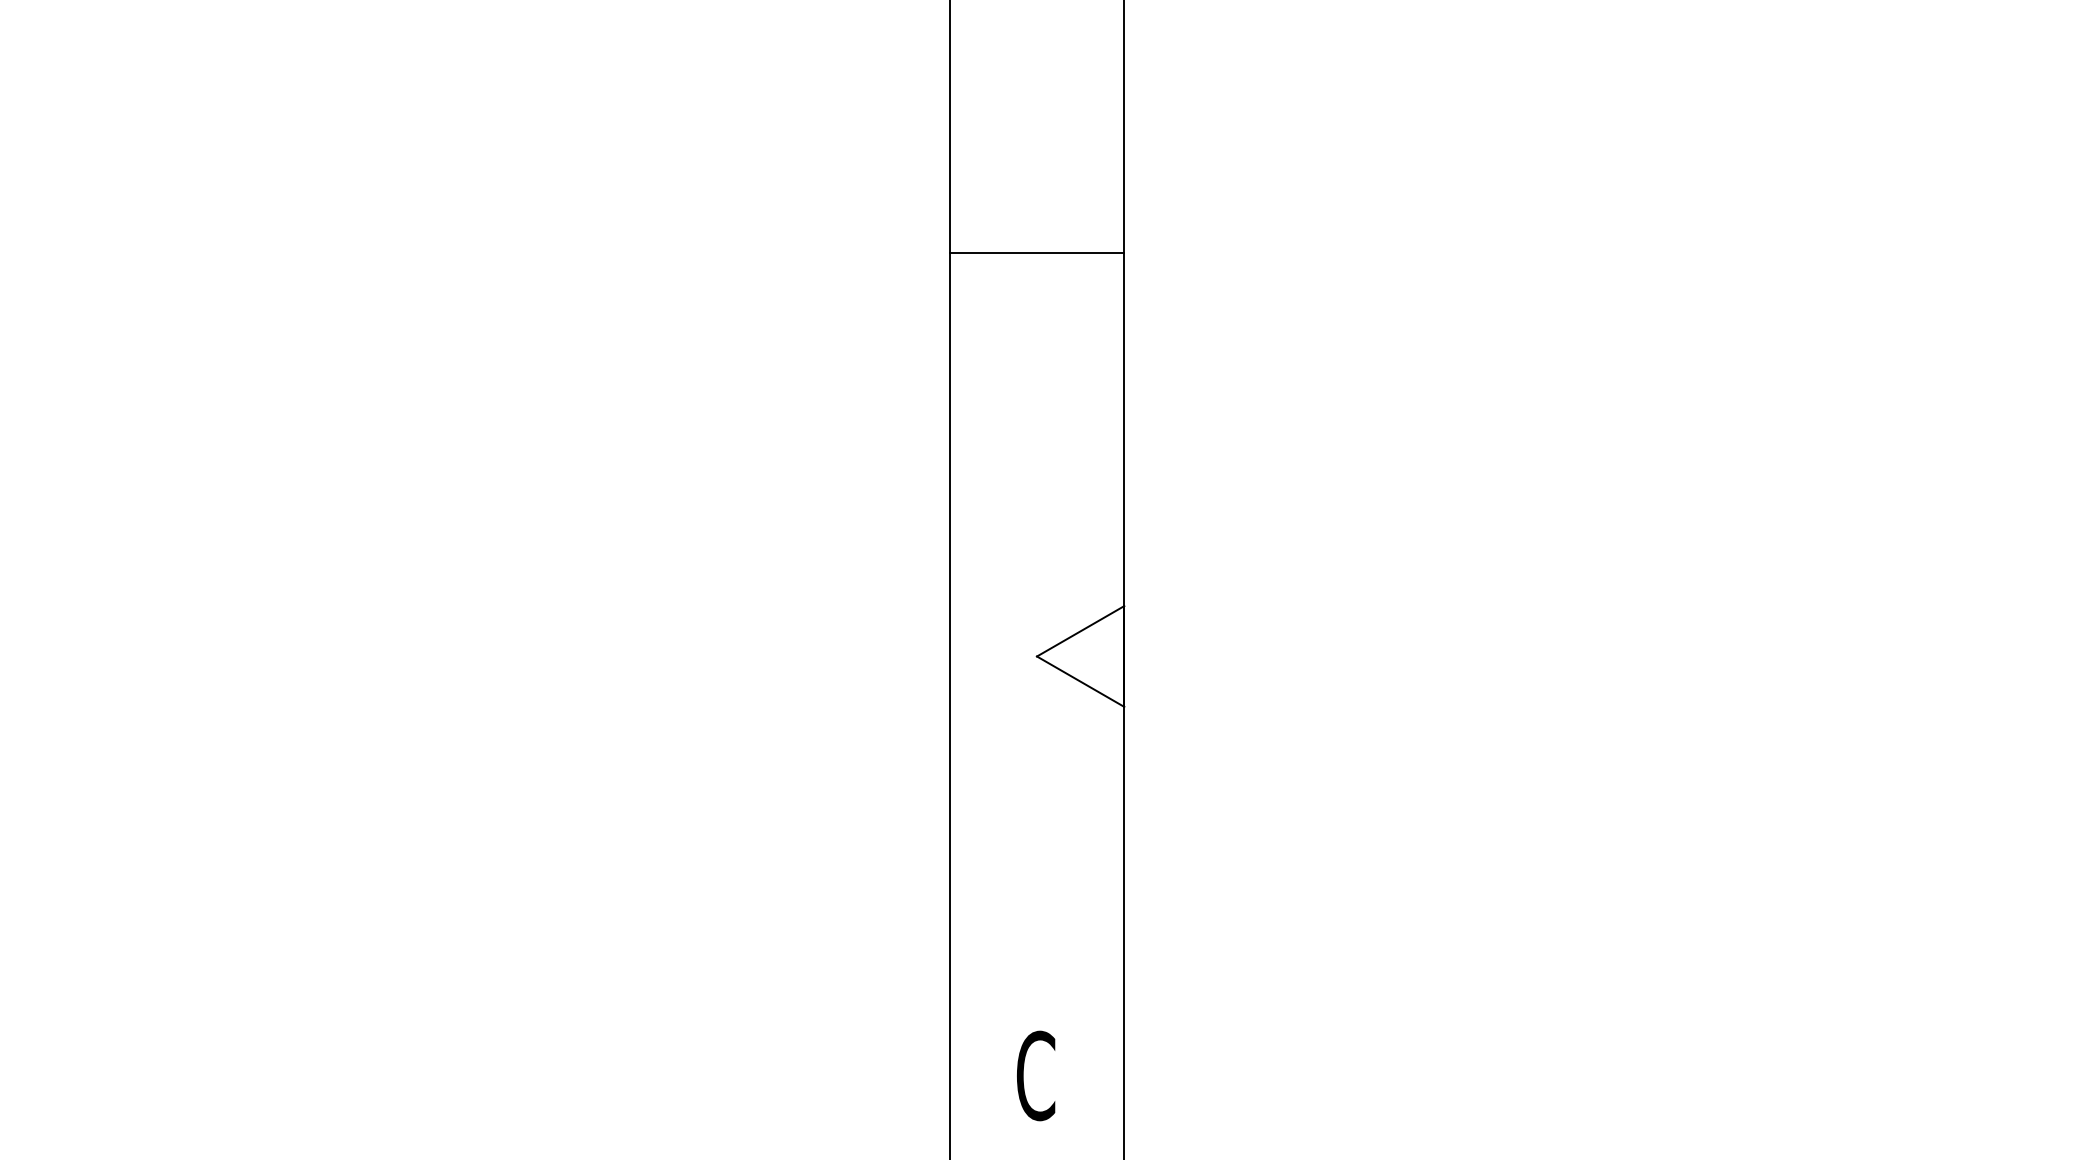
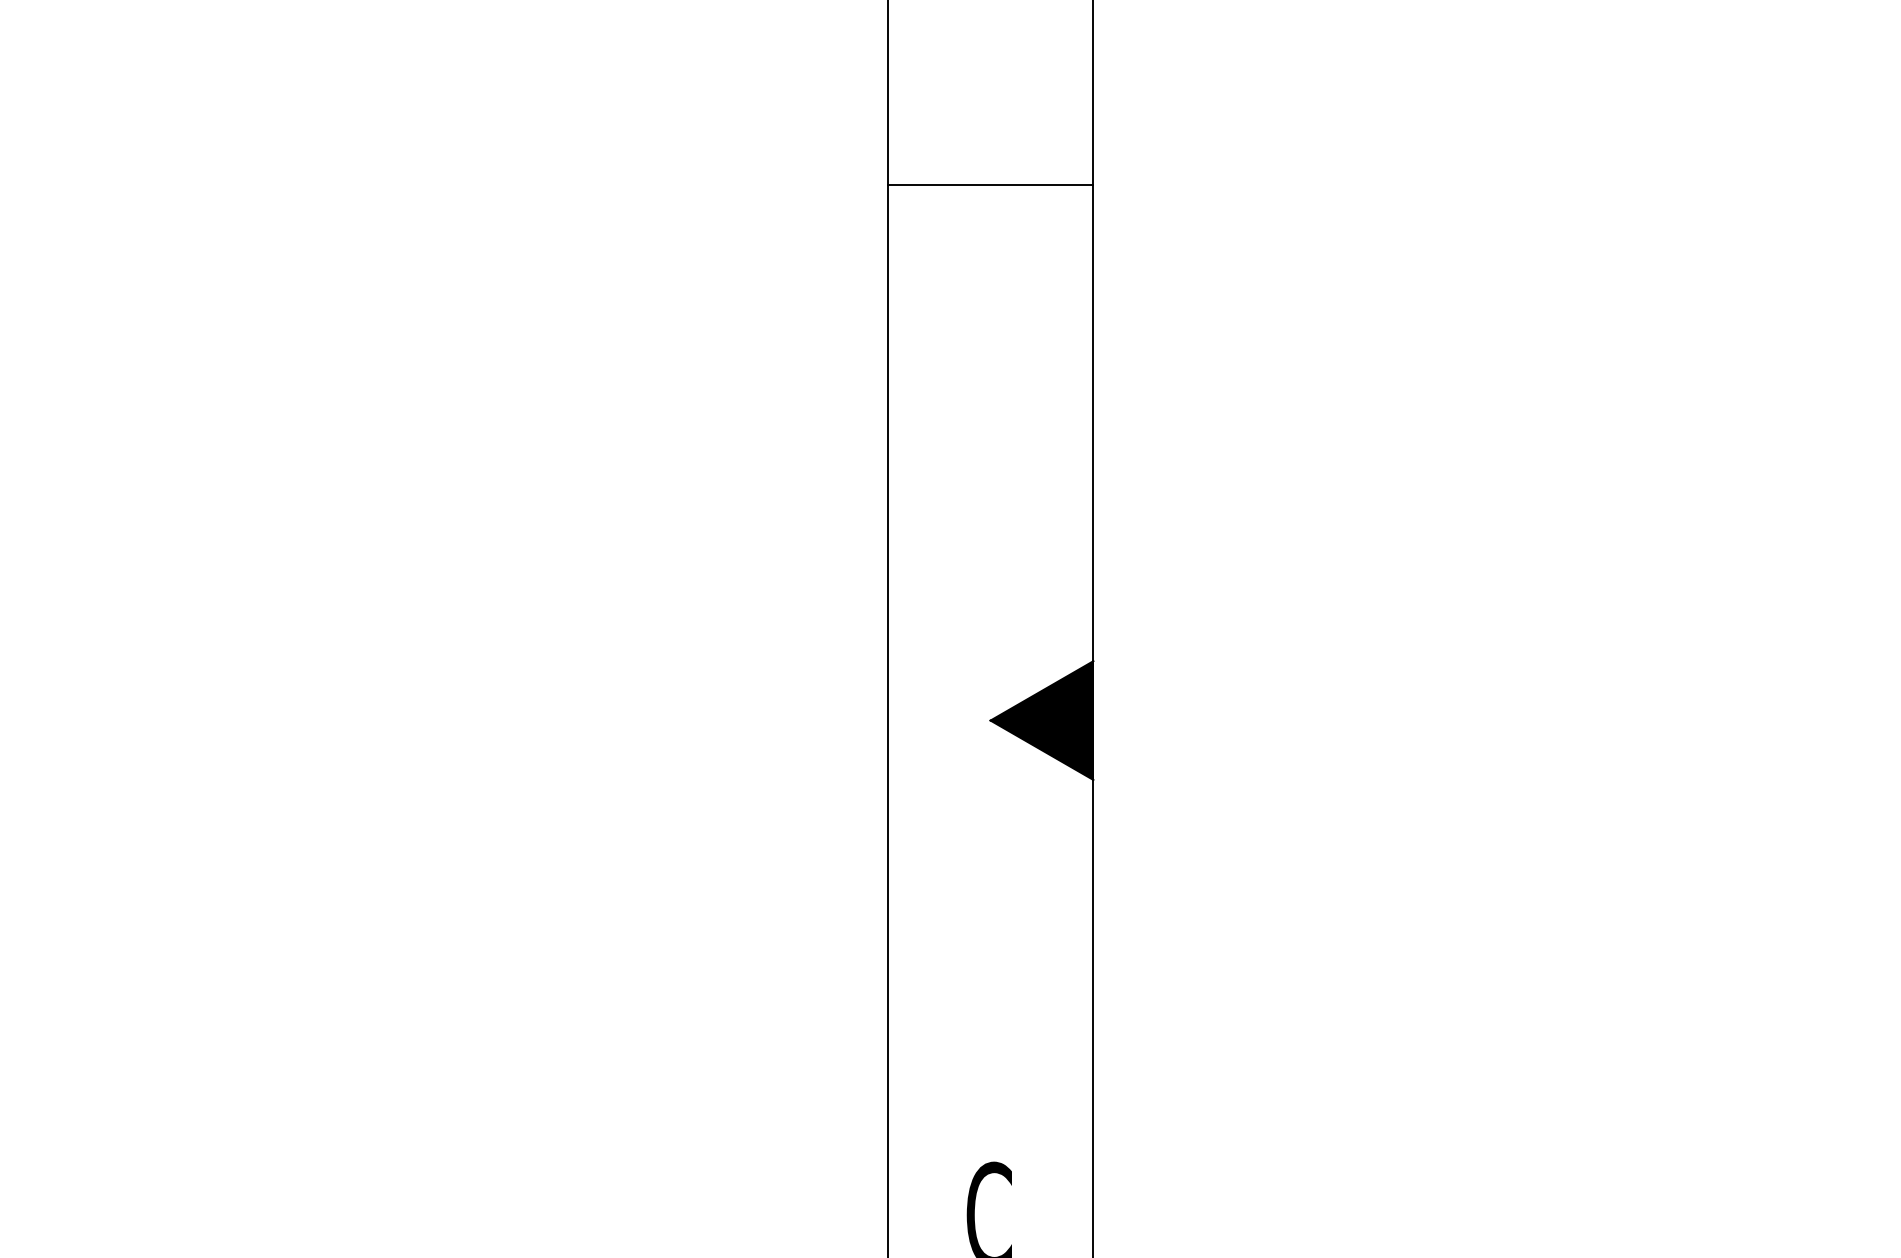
line: (1036, 253) -> (989, 185), moved
fill: (1080, 656) -> (1041, 720), added

